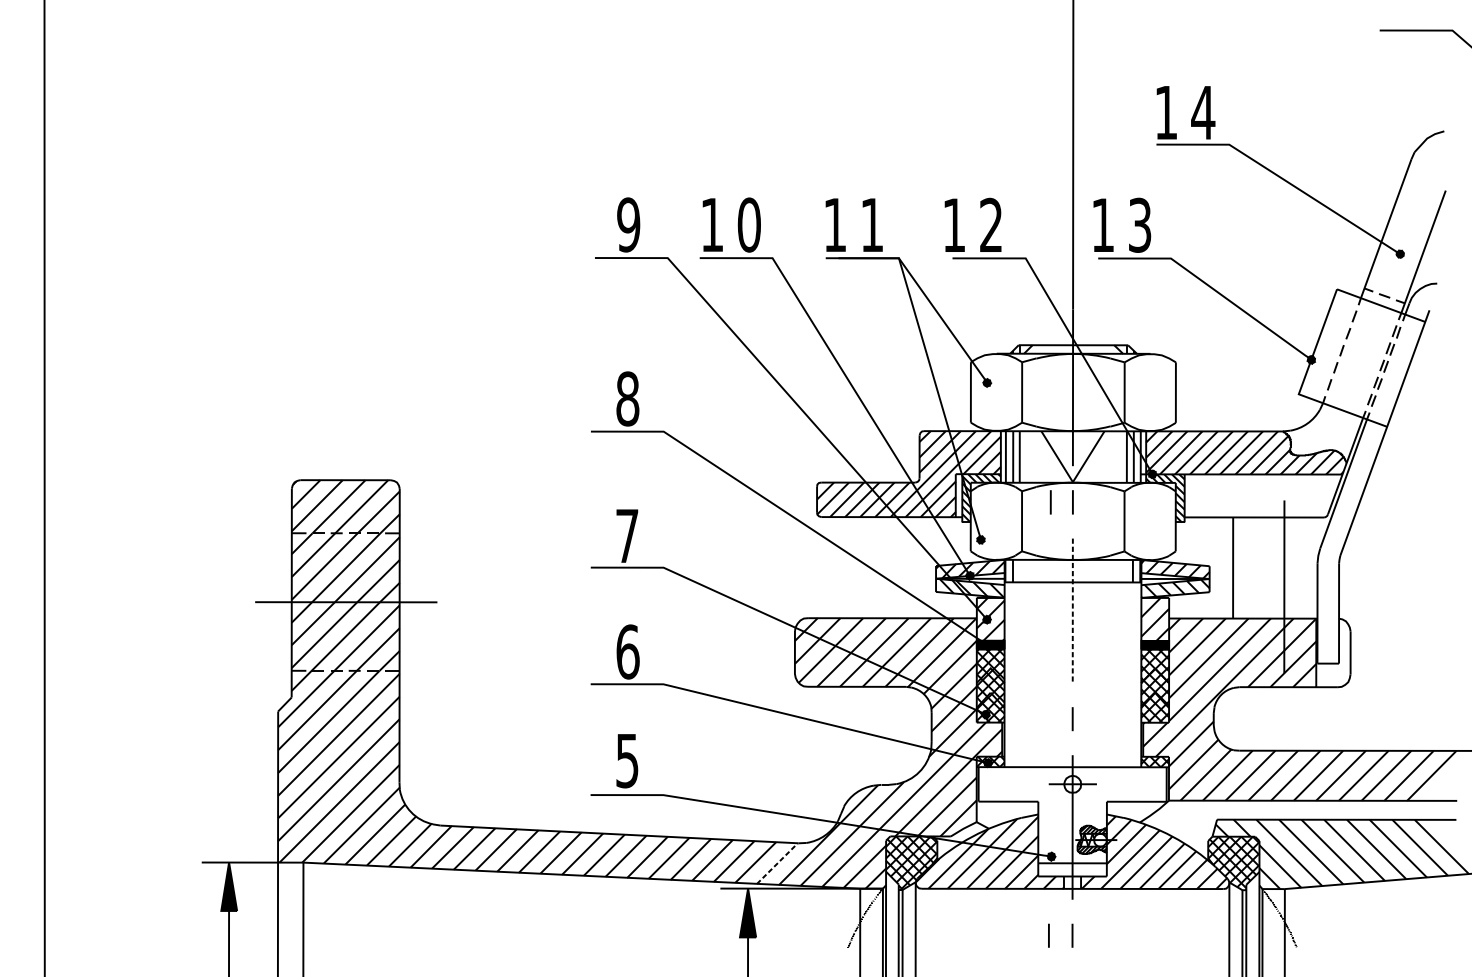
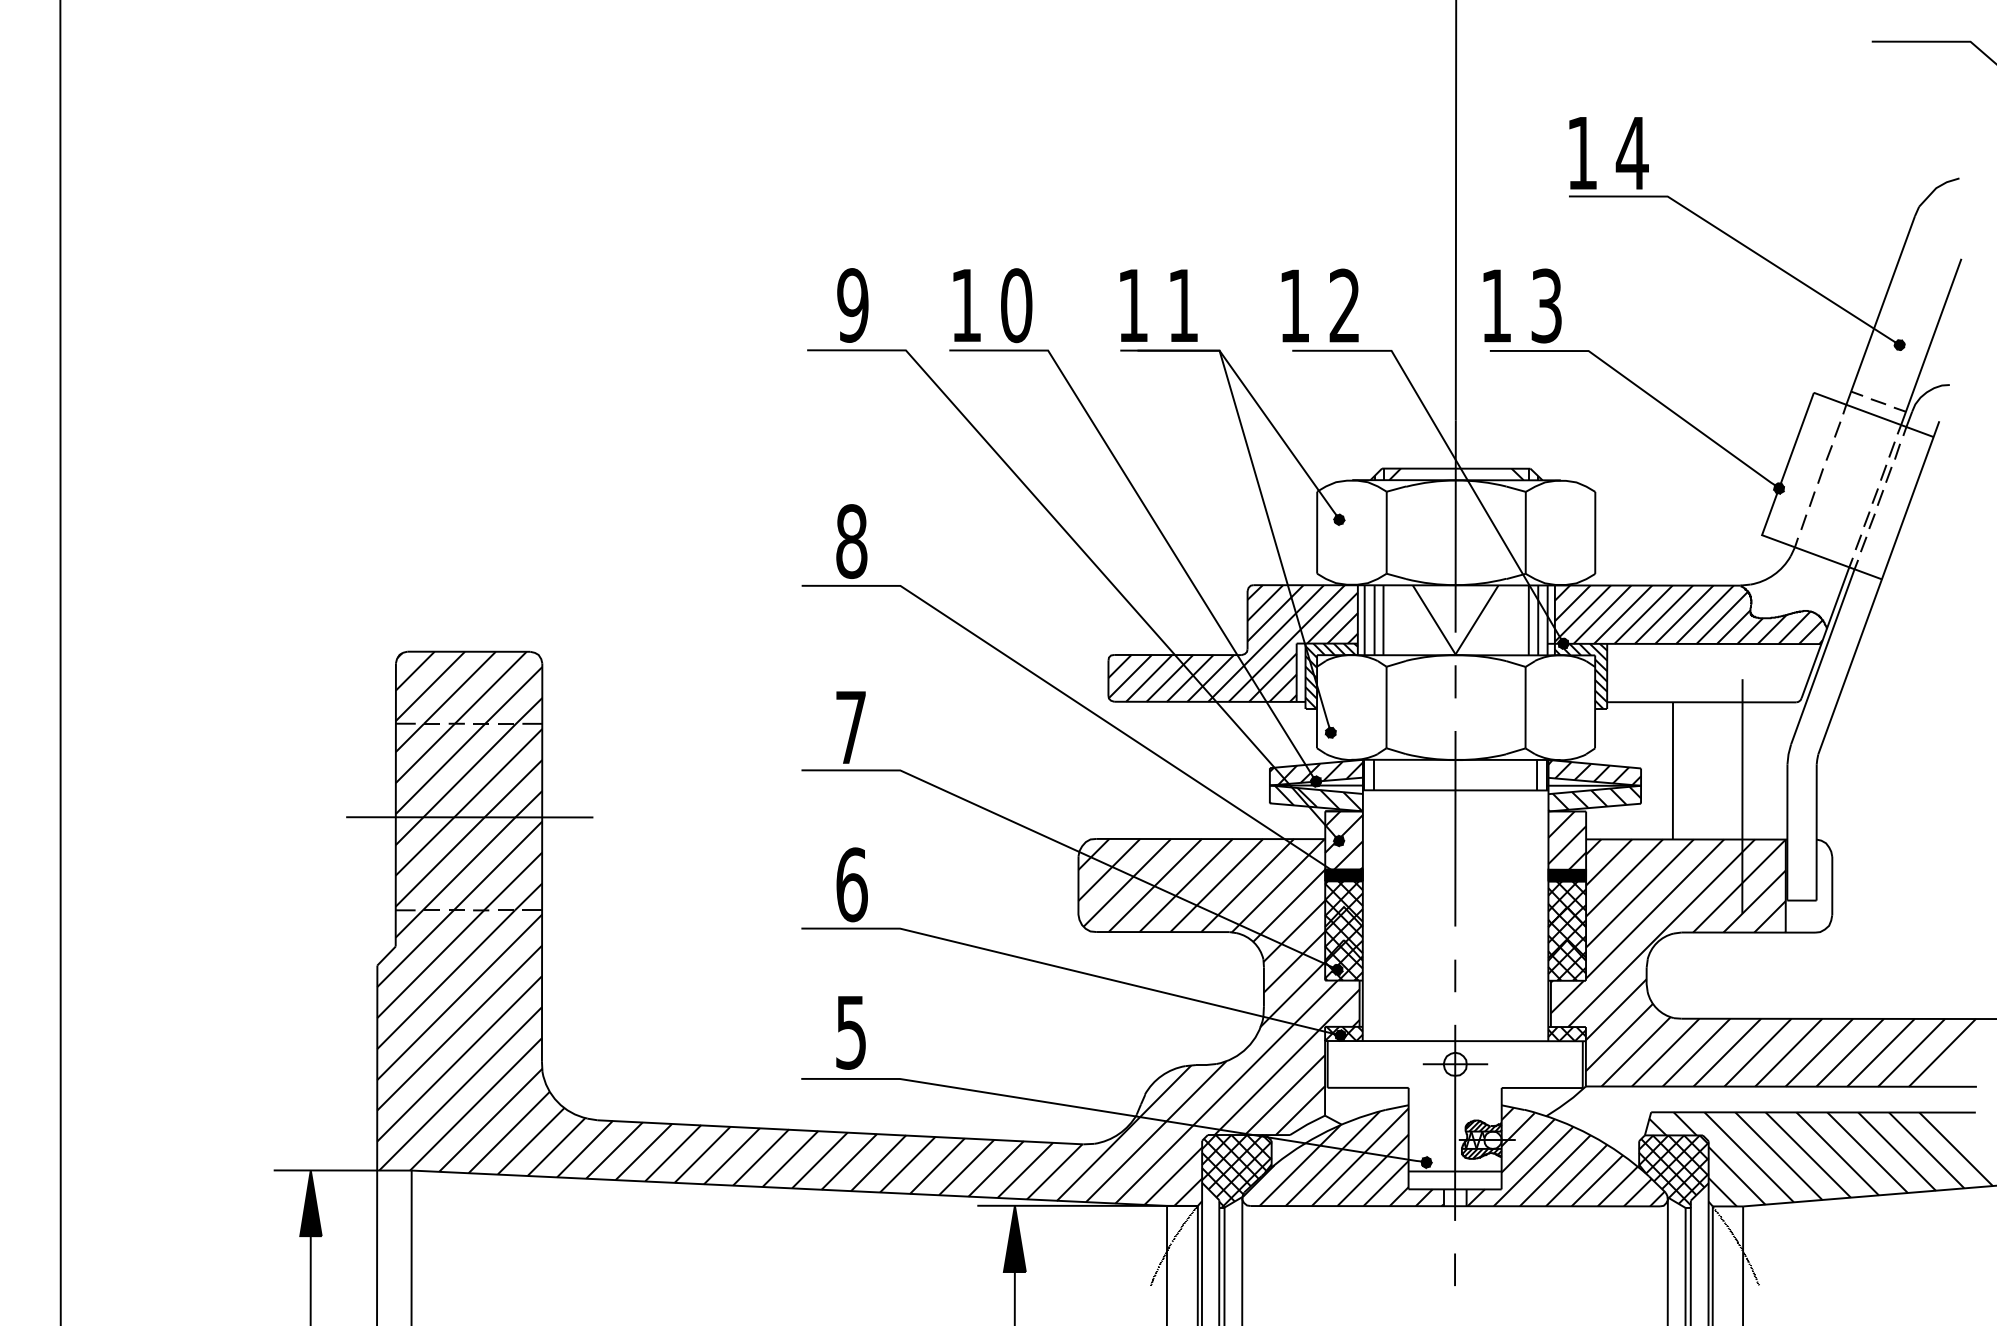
line: (1050, 502) -> (1425, 681), removed
line: (1072, 610) -> (1455, 828), dashed -> solid
line: (778, 863) -> (1055, 1171), dashed -> solid
line: (1048, 935) -> (1422, 1269), removed

